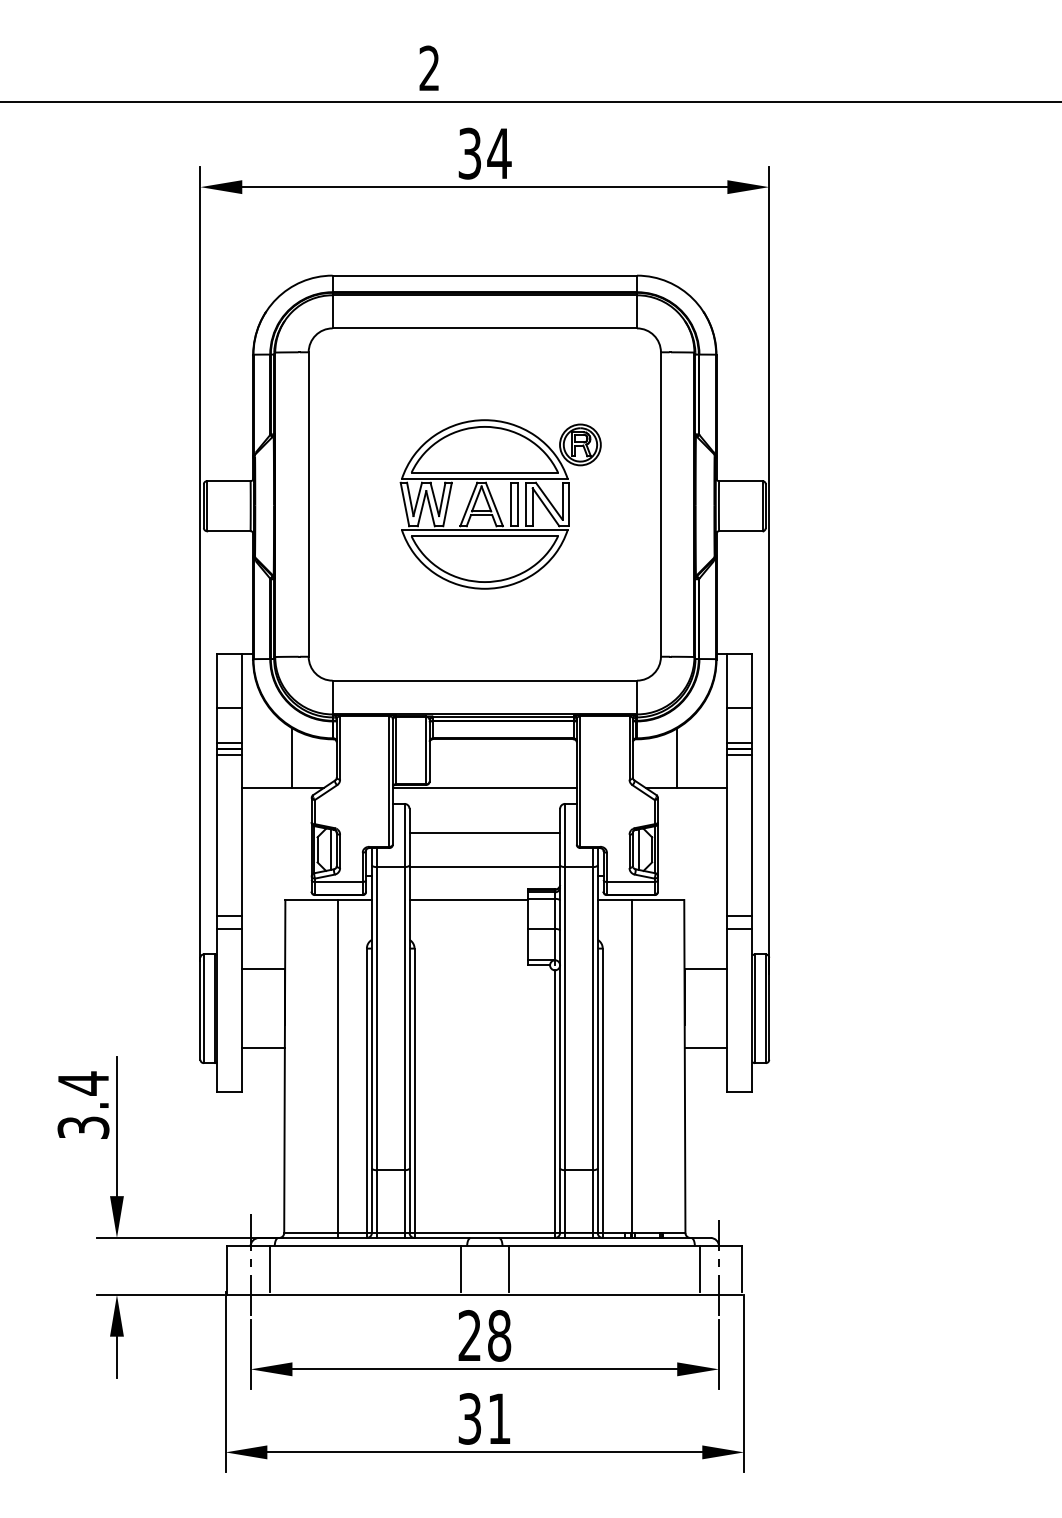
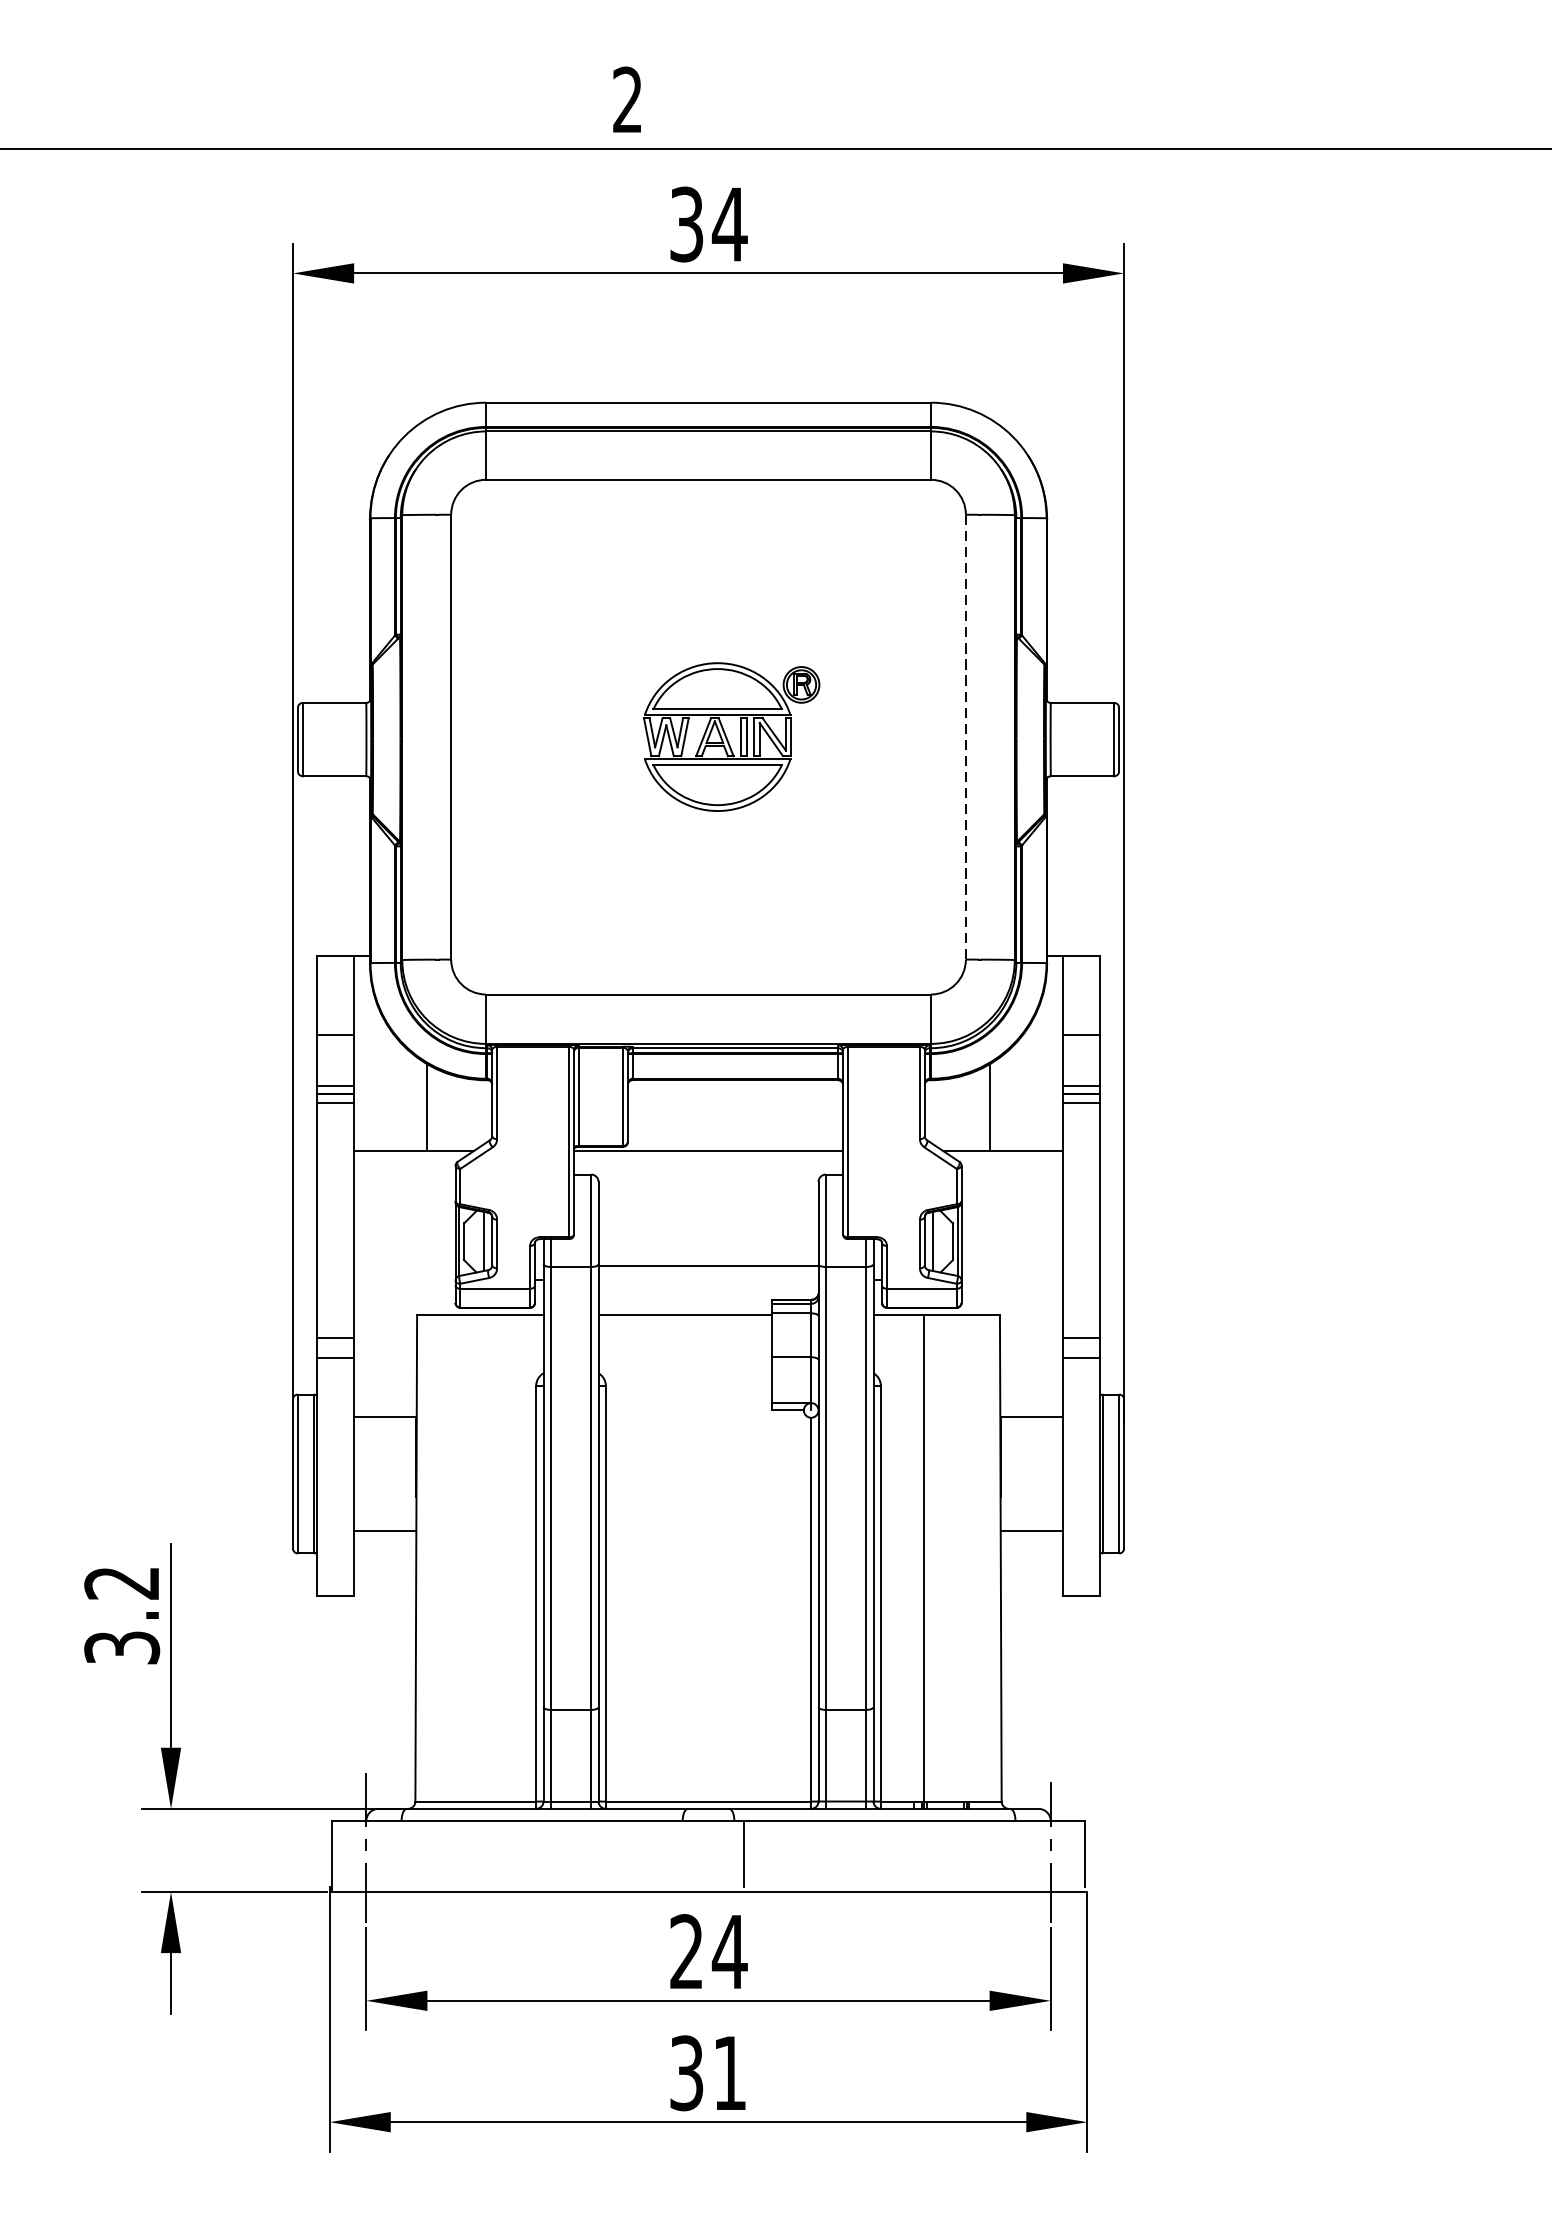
part: (500, 504) -> (731, 737), size x0.6
line: (660, 505) -> (965, 738), solid -> dashed
line: (484, 833) -> (708, 1217), removed
line: (337, 1068) -> (493, 1561), removed
text: (82, 1083) -> (120, 1583), 3.4 -> 3.2
line: (269, 1268) -> (393, 1853), removed
line: (460, 1268) -> (672, 1853), removed
line: (699, 1268) -> (1022, 1853), removed
text: (499, 1335) -> (729, 1951), 28 -> 24

